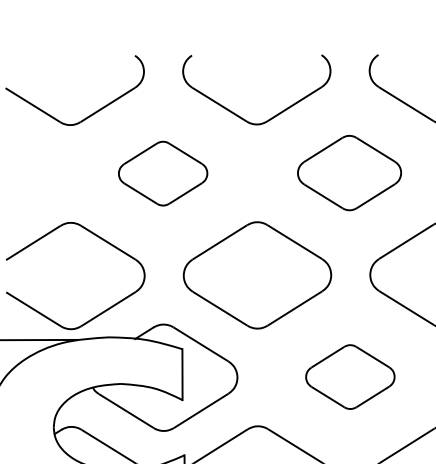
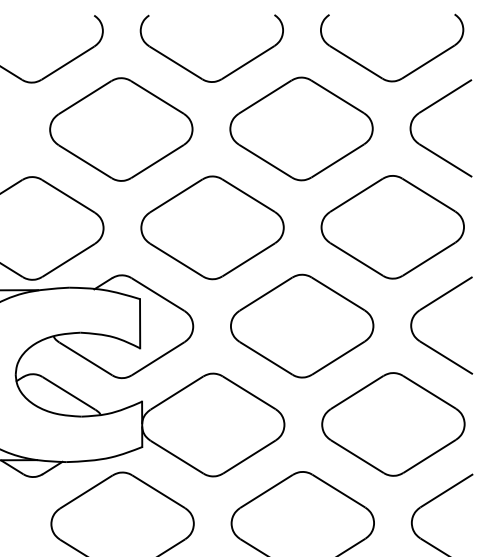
part: (349, 172) -> (301, 128), size x1.43
part: (163, 173) -> (121, 129), size x1.67
part: (350, 376) -> (302, 325), size x1.67

